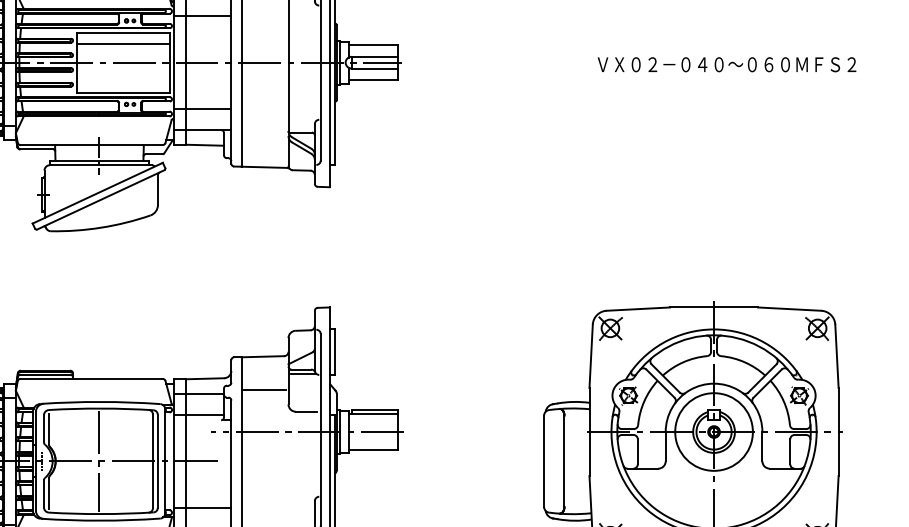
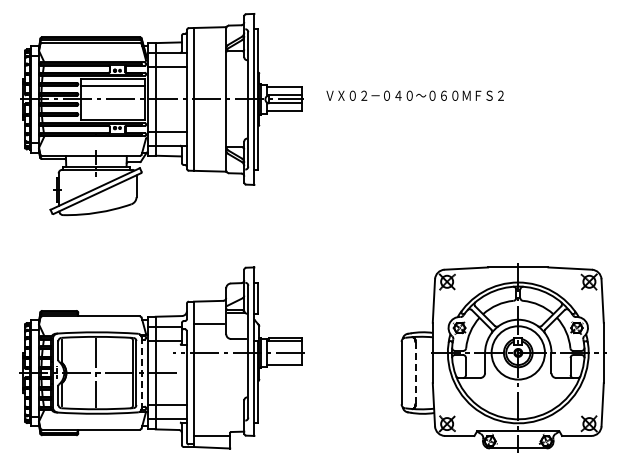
text: (726, 64) -> (414, 95), moved
line: (564, 460) -> (415, 372), solid -> dashed
line: (165, 461) -> (141, 373), solid -> dashed

